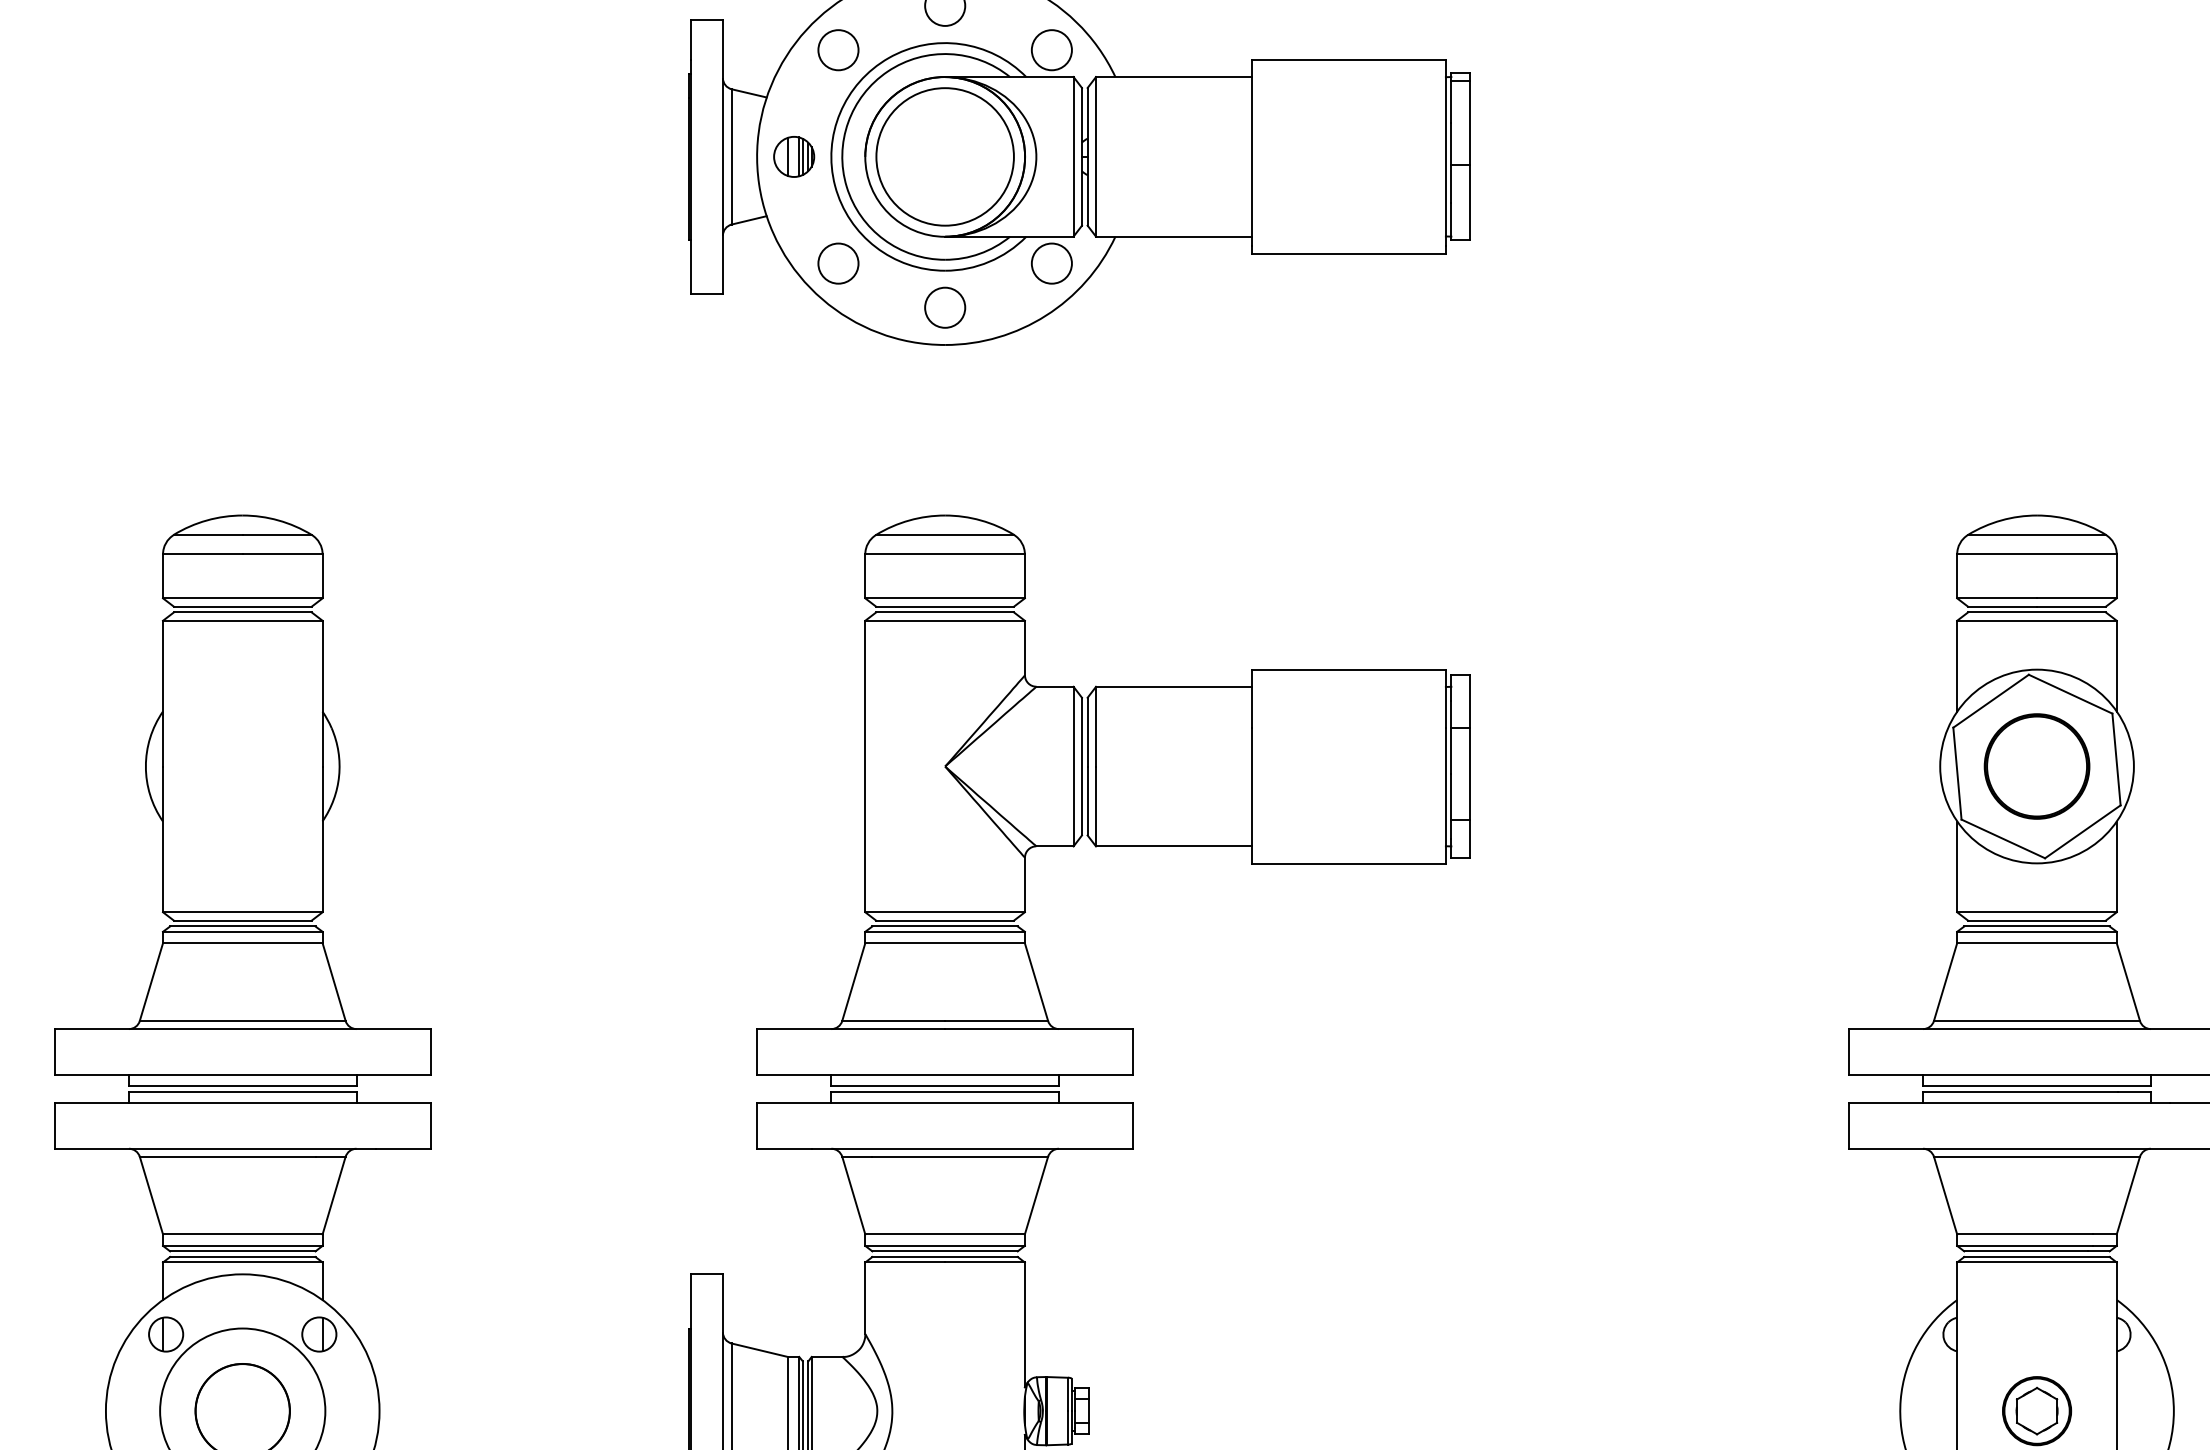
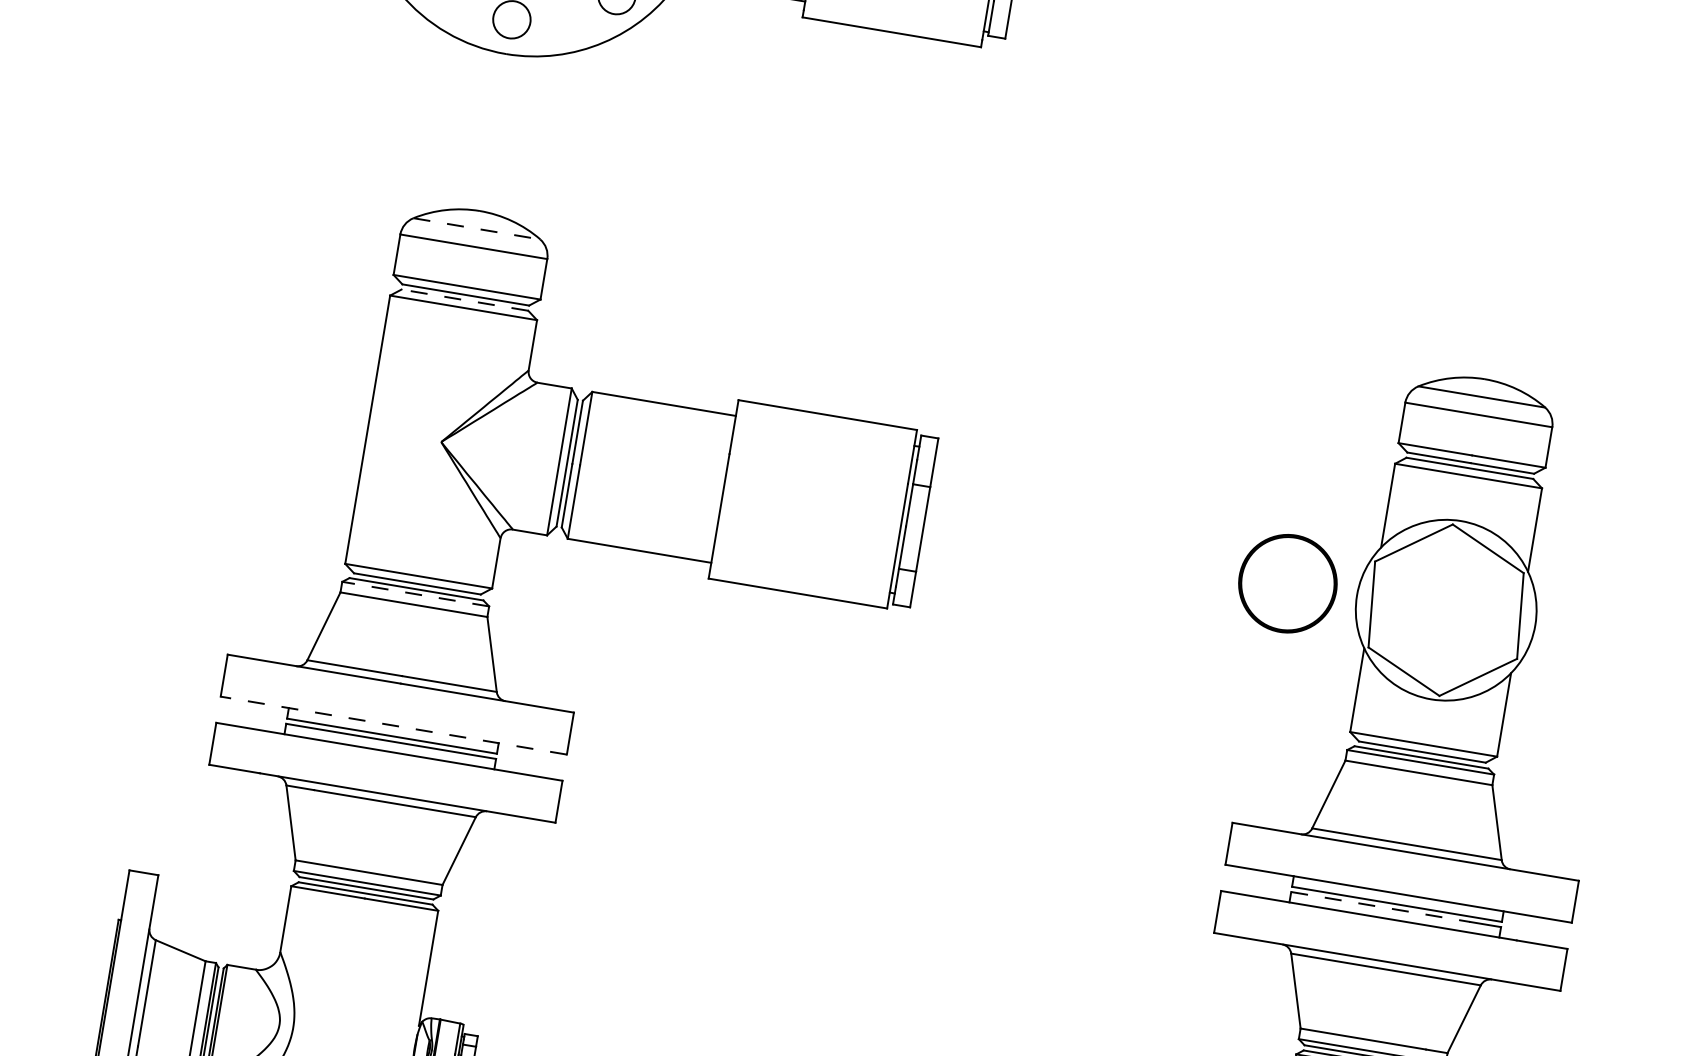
line: (945, 534) -> (477, 228), solid -> dashed
line: (945, 612) -> (465, 300), solid -> dashed
part: (2036, 766) -> (1287, 583), moved
line: (945, 931) -> (416, 593), solid -> dashed
line: (944, 1074) -> (393, 725), solid -> dashed
line: (2020, 1091) -> (1380, 906), solid -> dashed

